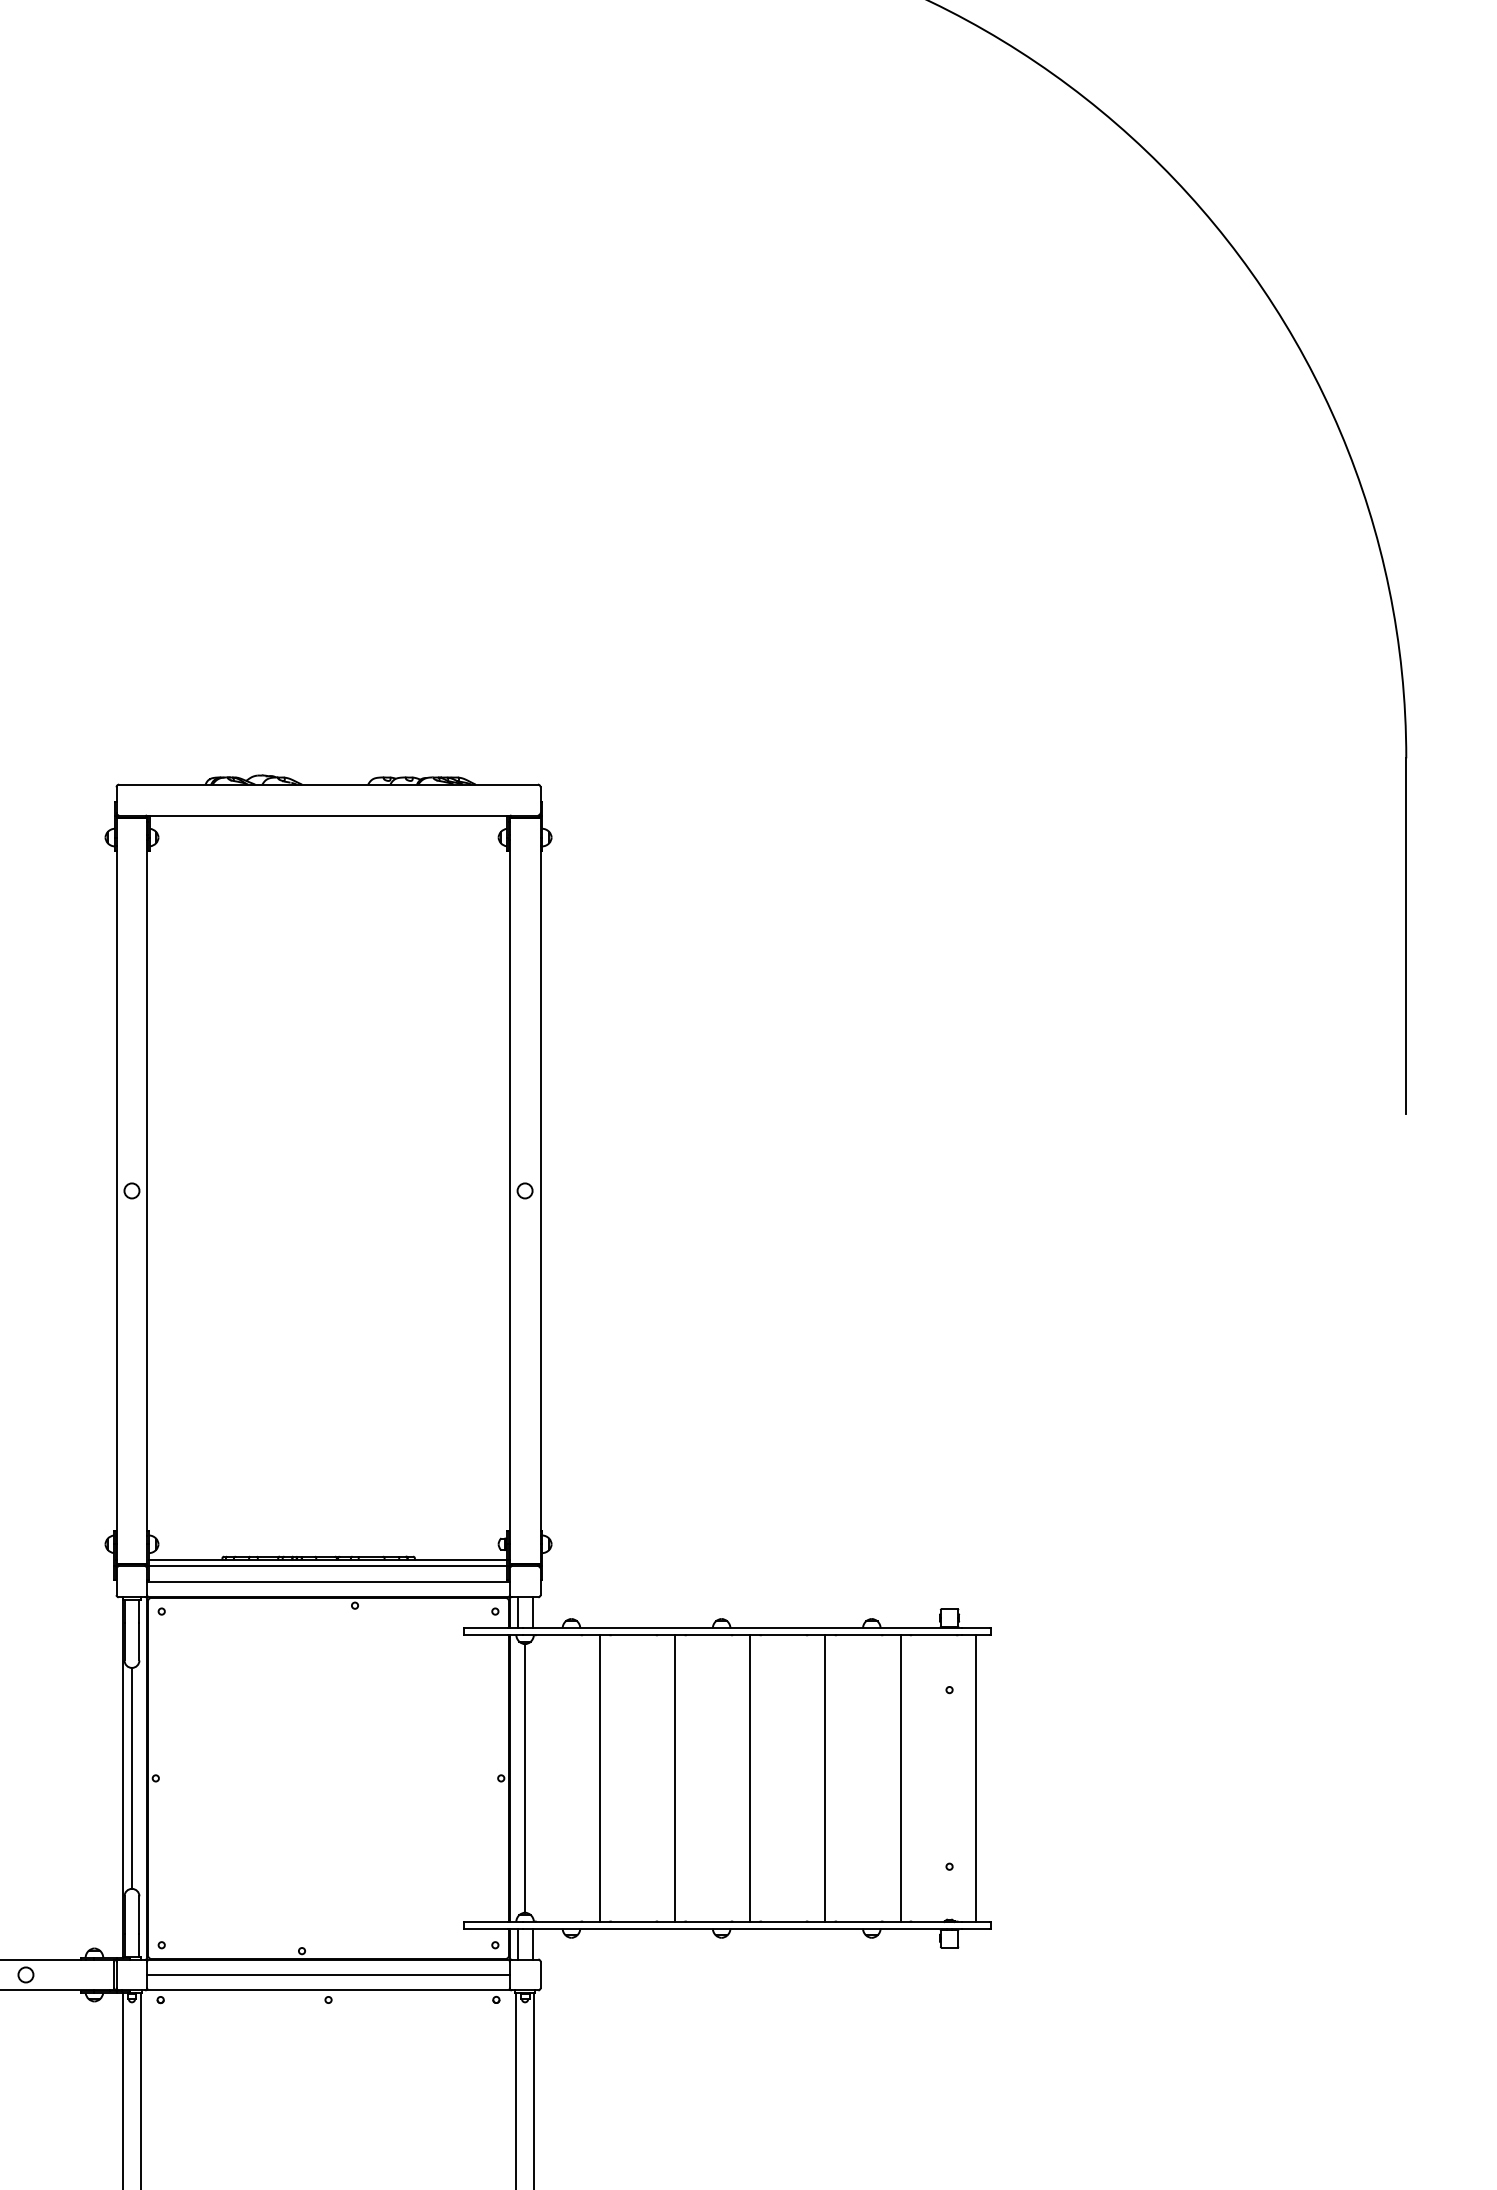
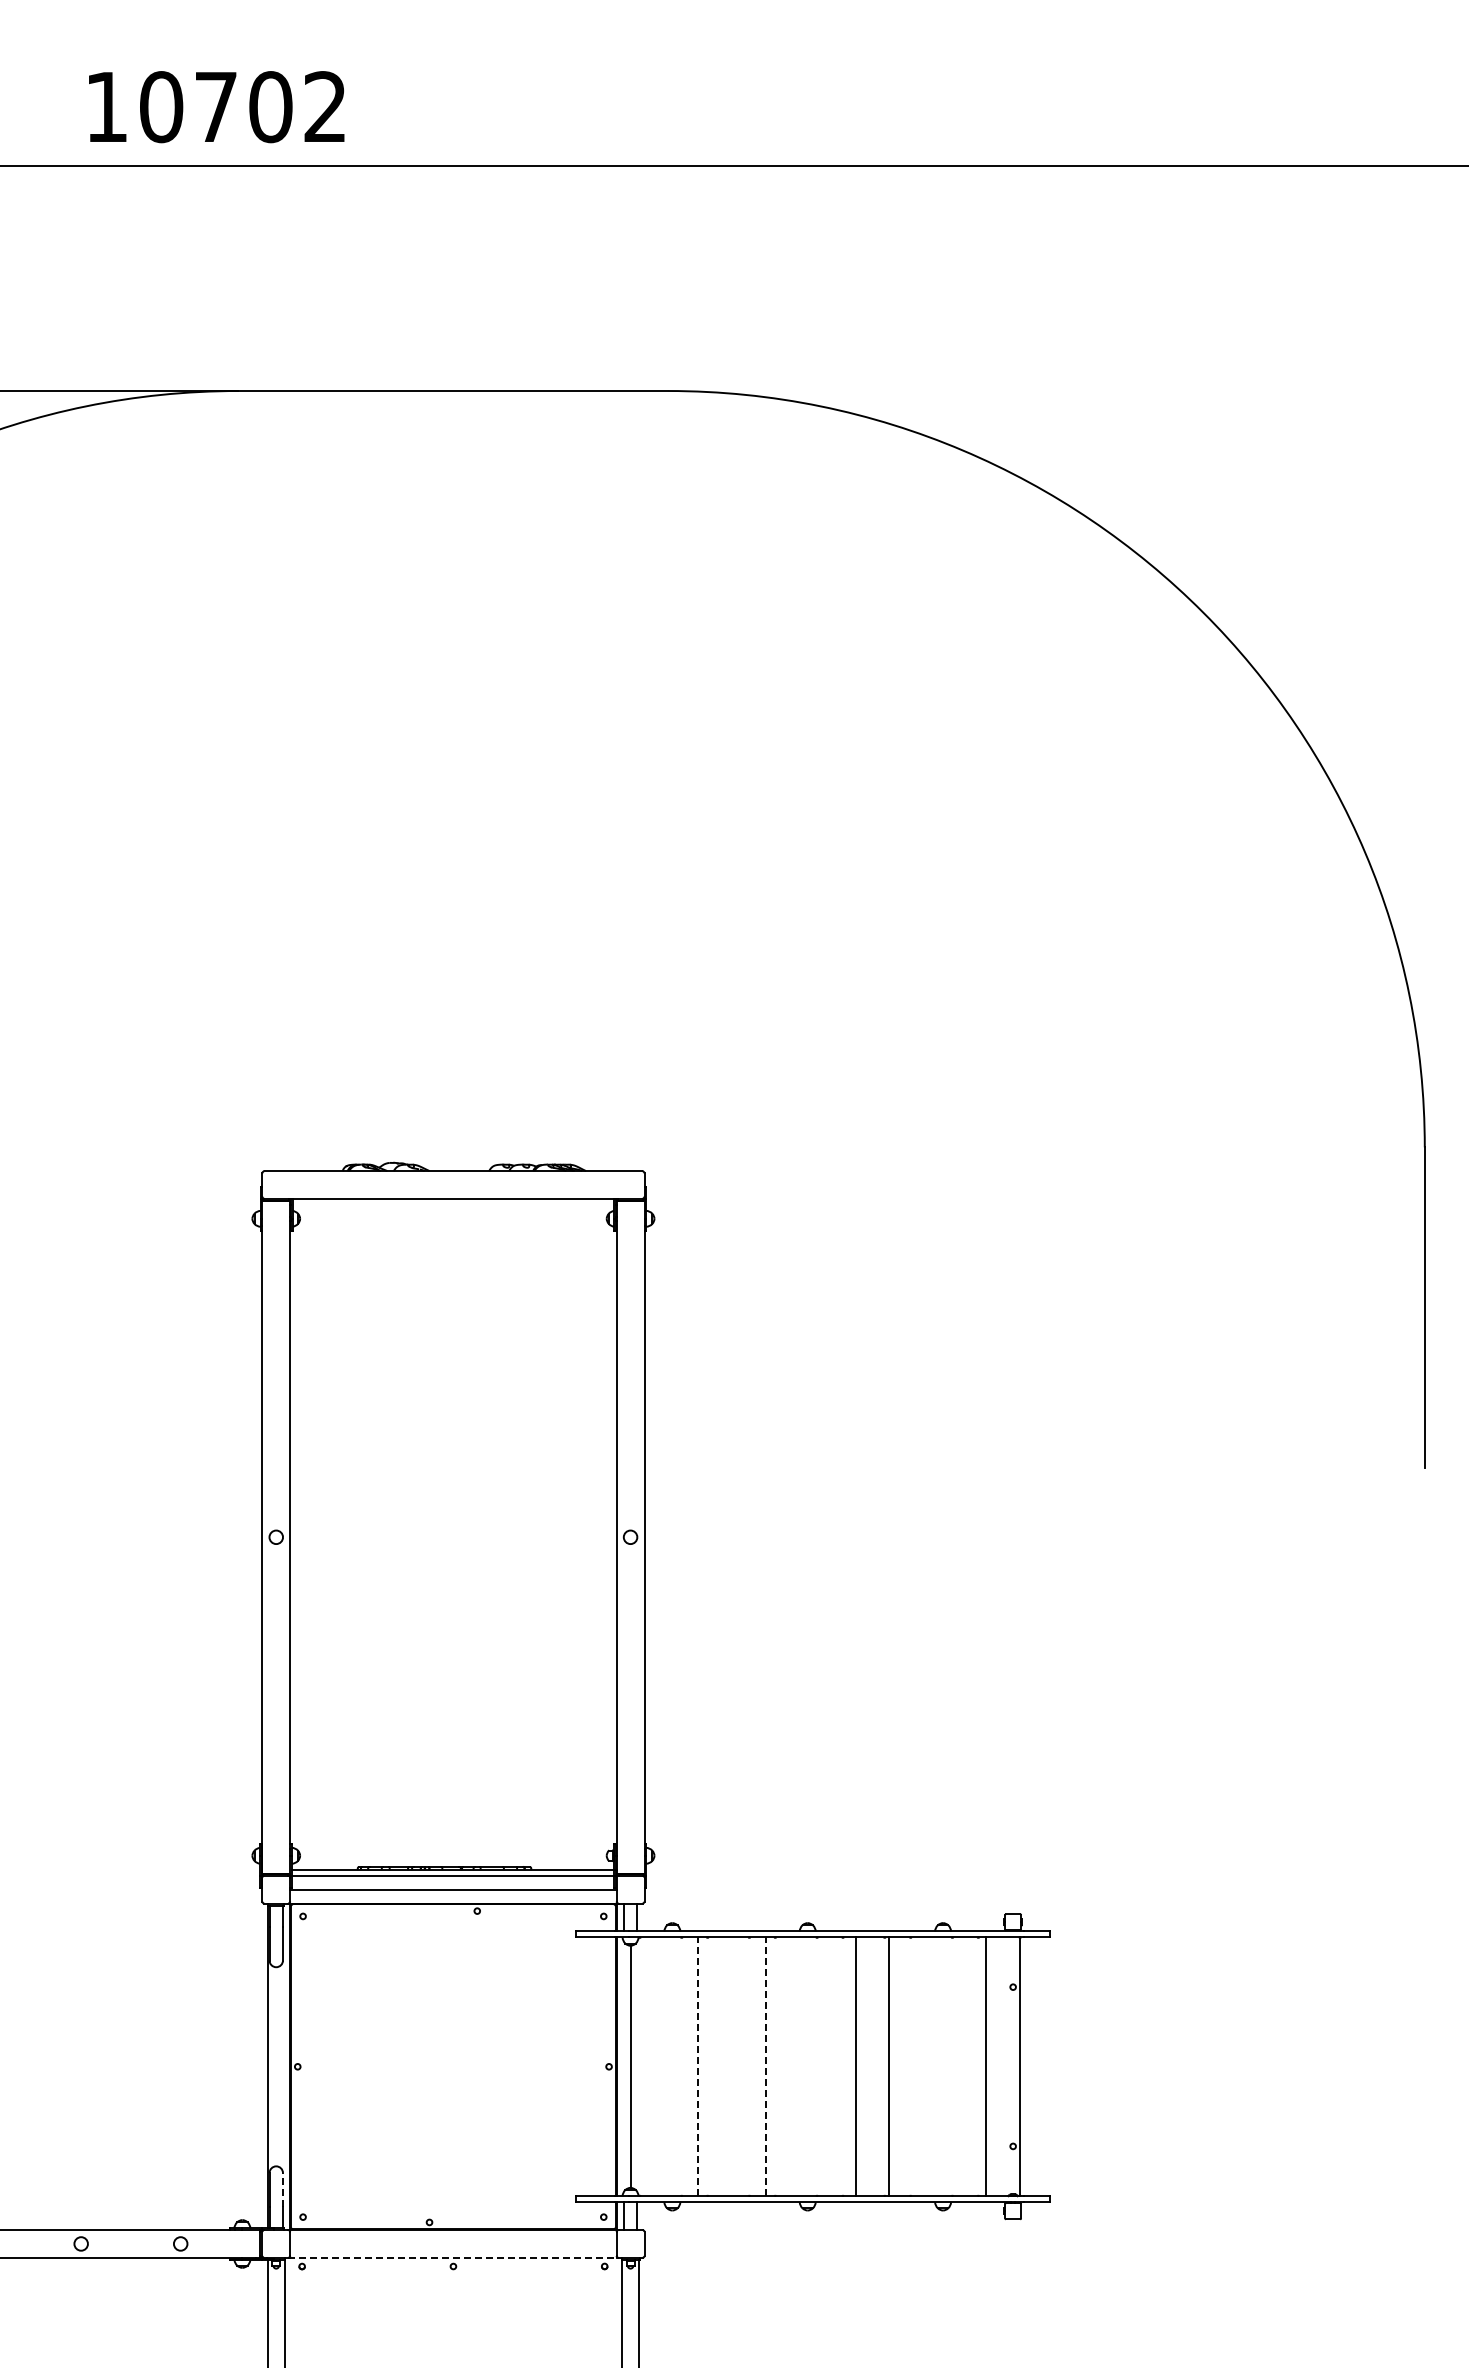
line: (132, 1778) -> (276, 2066), removed
line: (600, 1778) -> (698, 2066), solid -> dashed
line: (674, 1778) -> (765, 2066), solid -> dashed
line: (750, 1778) -> (888, 2066), moved
line: (825, 1778) -> (856, 2066), moved
line: (900, 1778) -> (1019, 2066), moved
line: (975, 1778) -> (985, 2066), moved
line: (138, 1914) -> (282, 2189), solid -> dashed
line: (328, 1974) -> (453, 2243), removed
line: (328, 1990) -> (453, 2257), solid -> dashed

